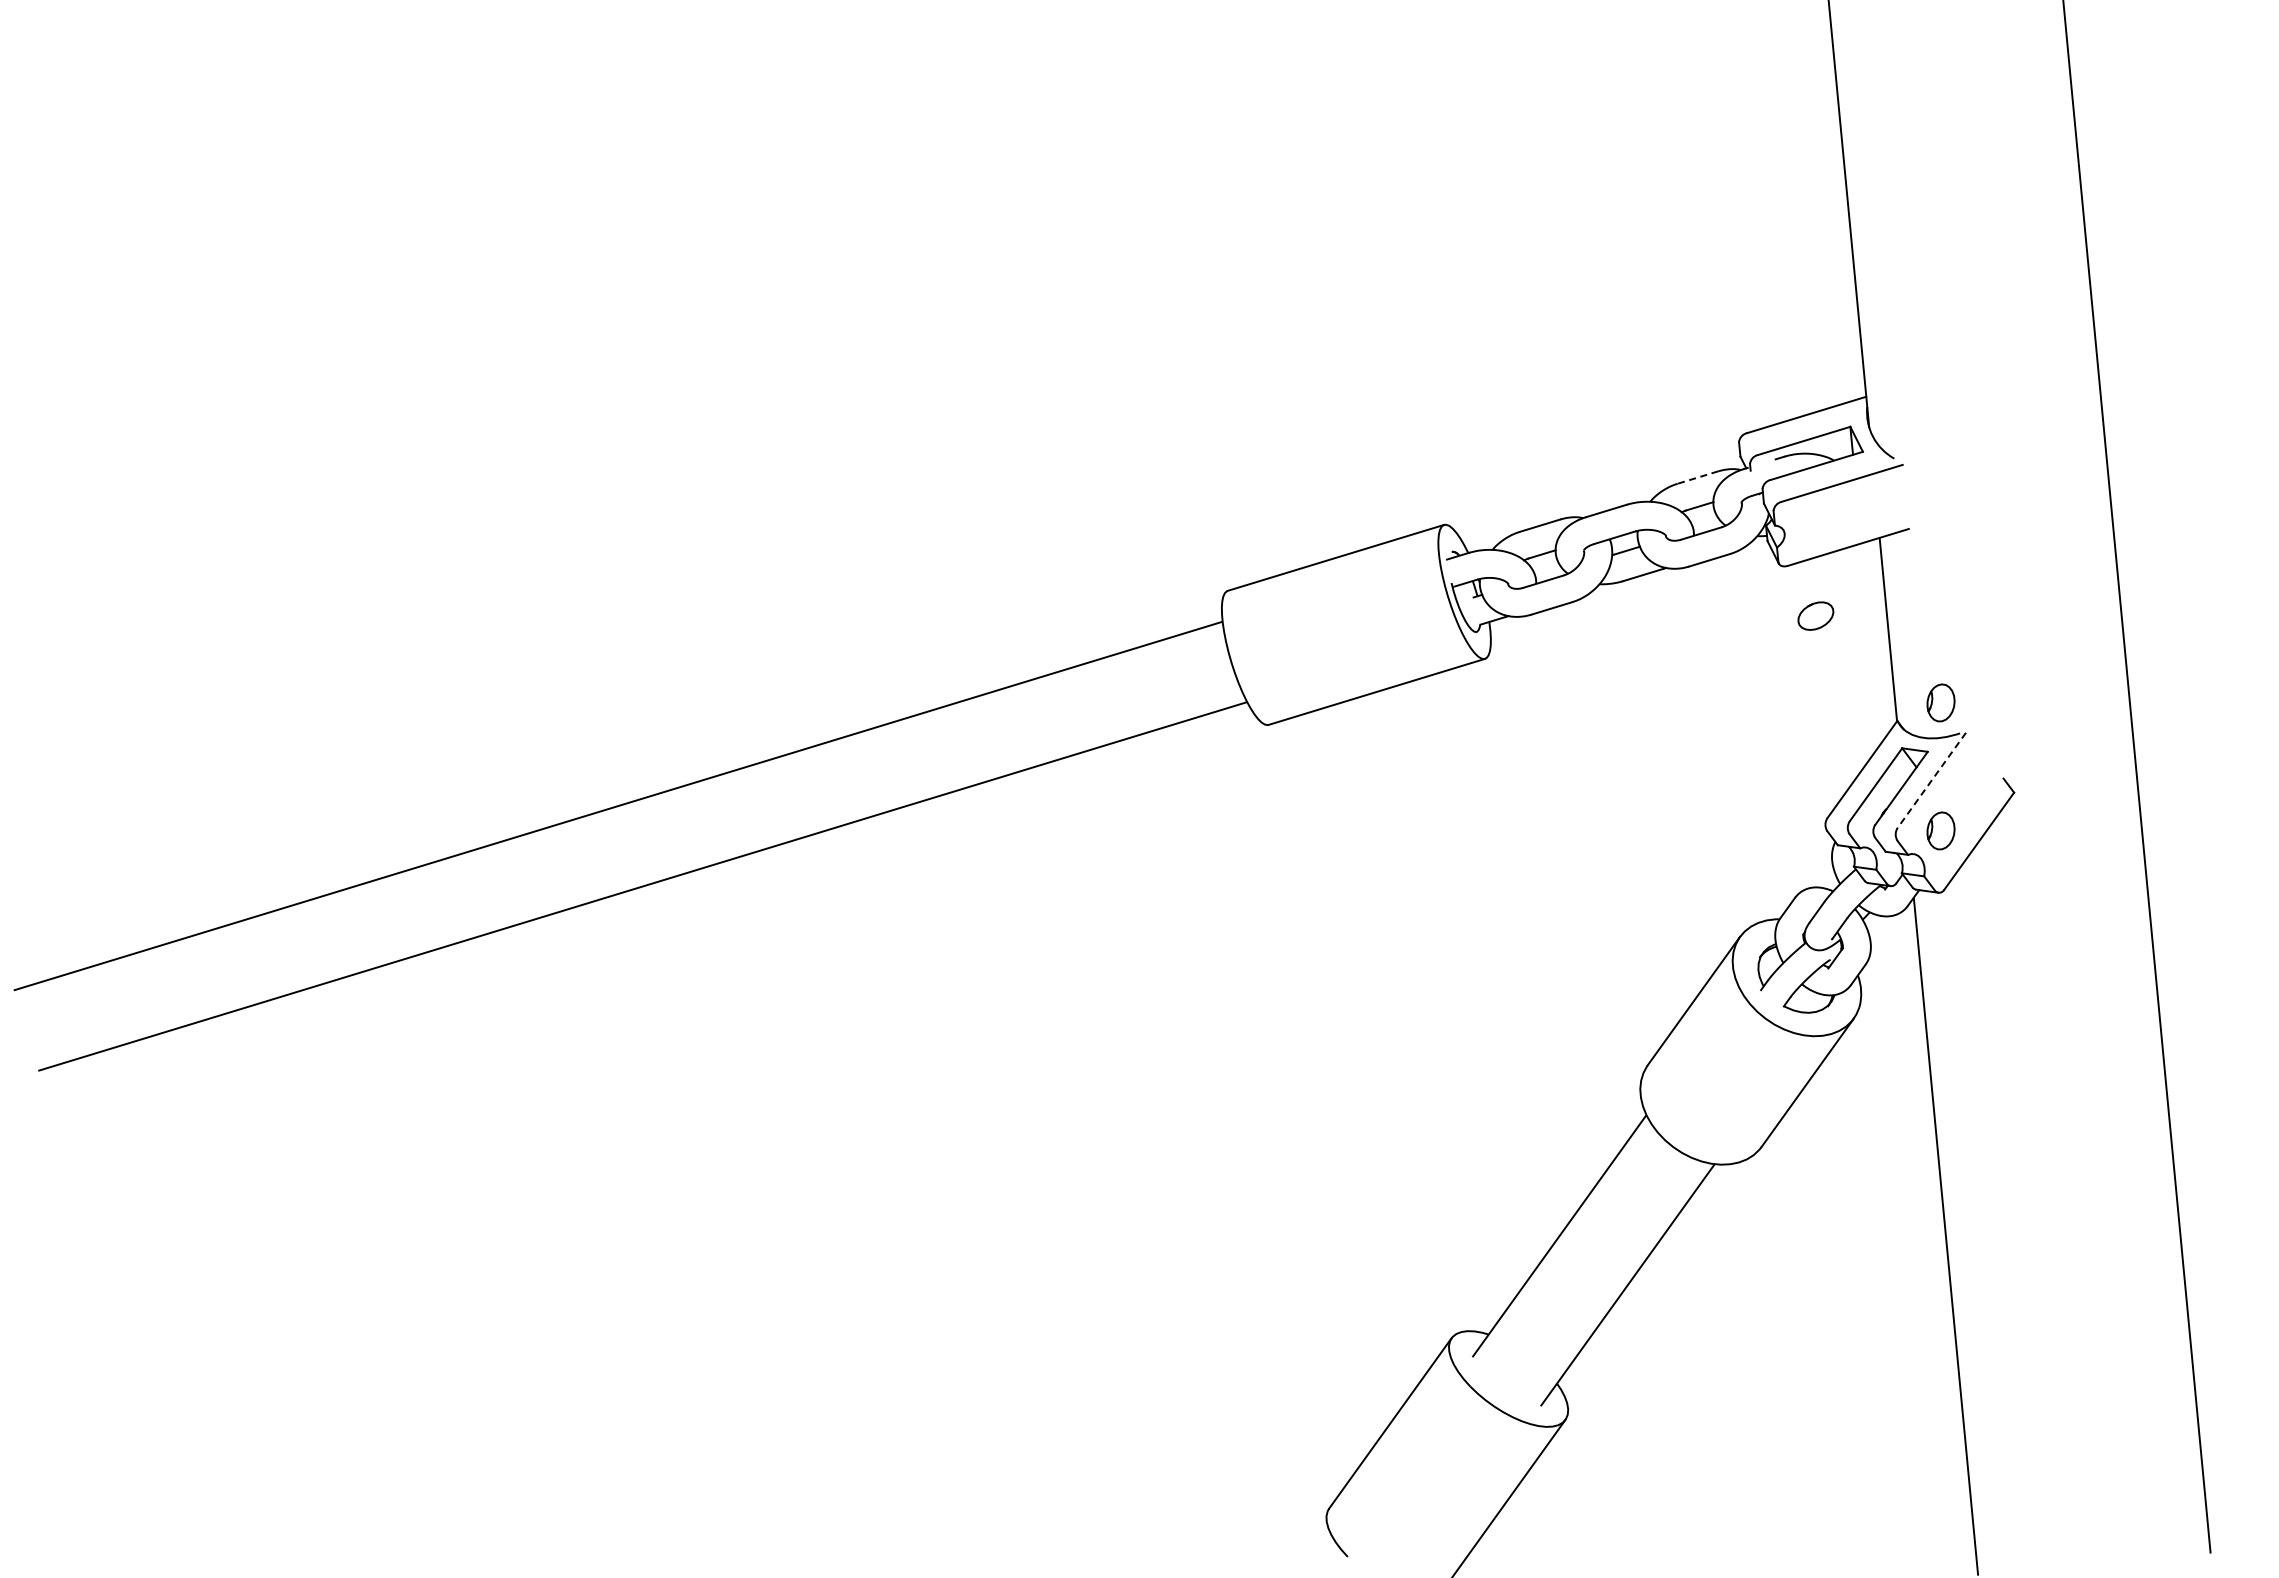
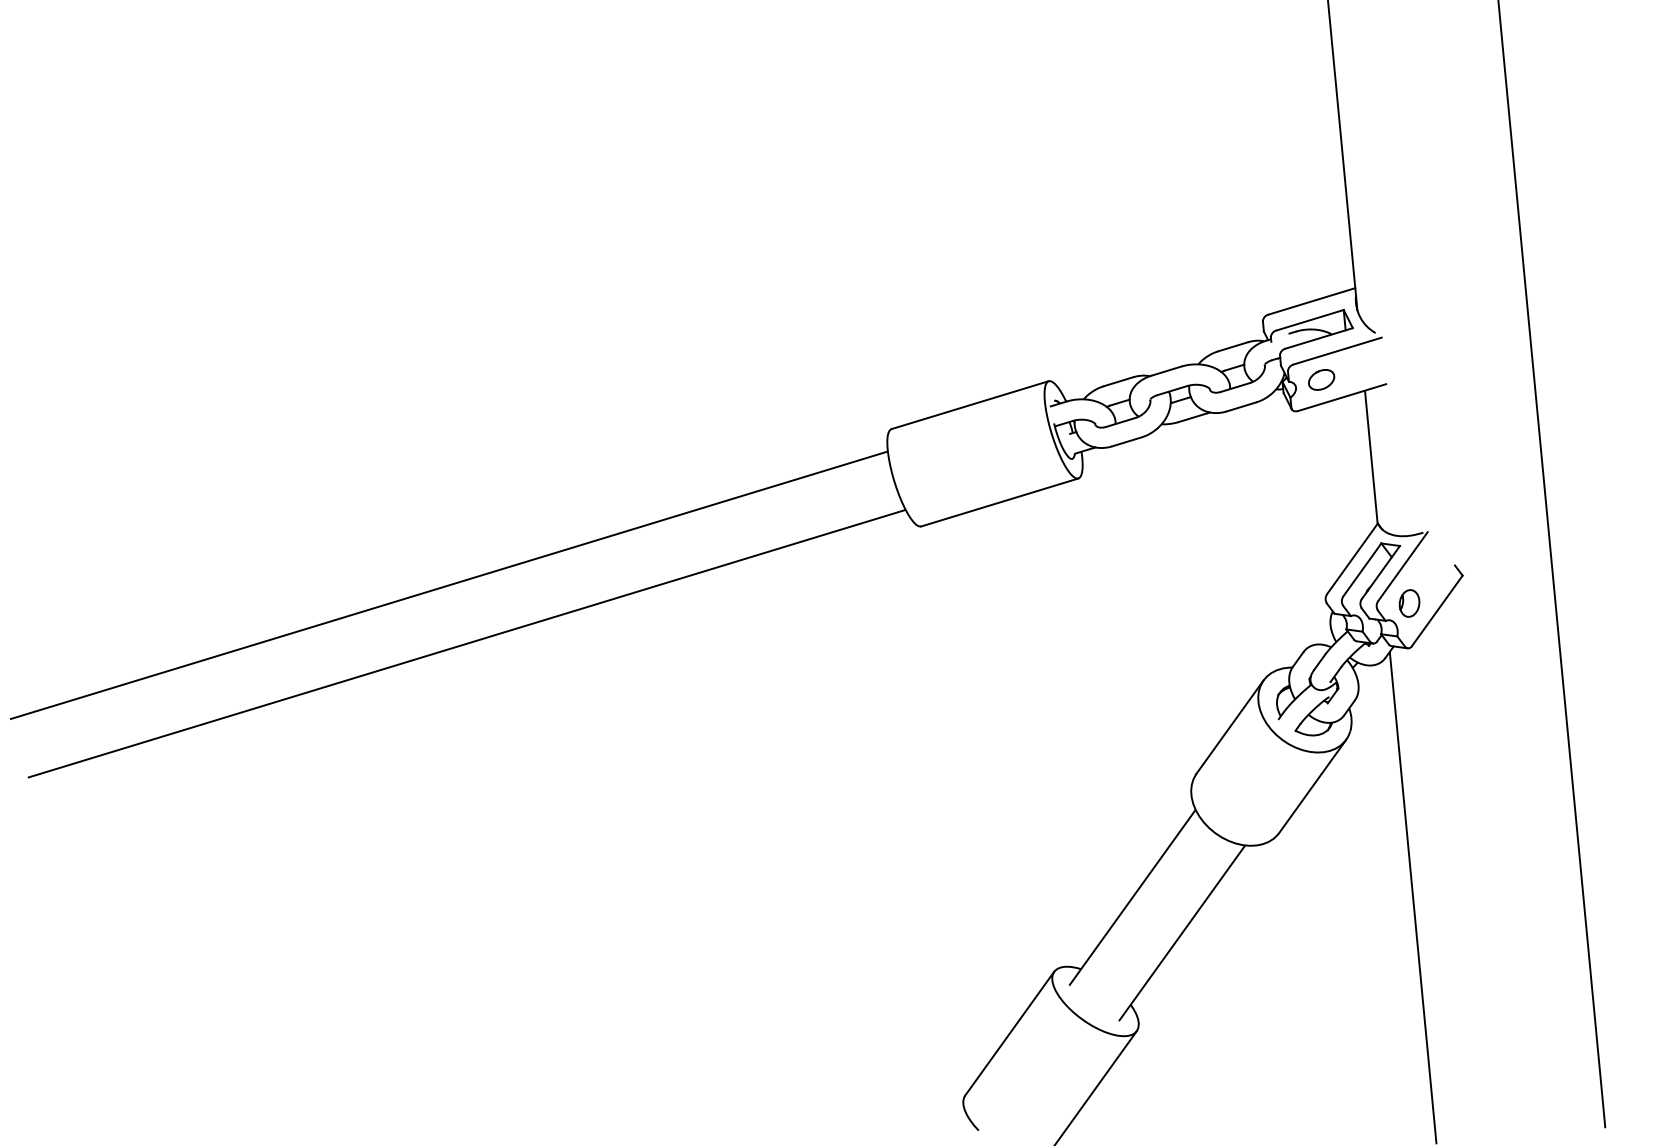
line: (1697, 477) -> (1232, 346), dashed -> solid
part: (1815, 615) -> (1321, 379), moved
part: (1940, 702) -> (1409, 510), removed
line: (1931, 780) -> (1402, 566), dashed -> solid

